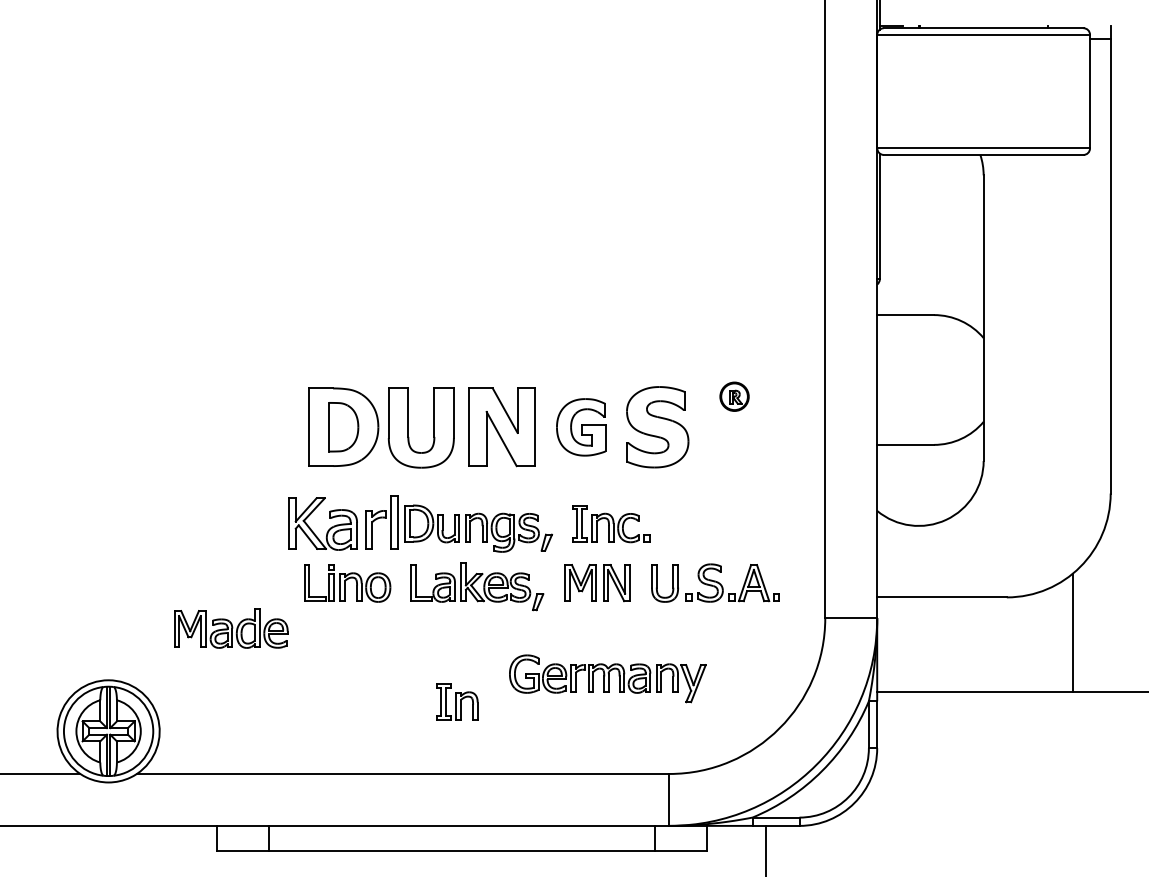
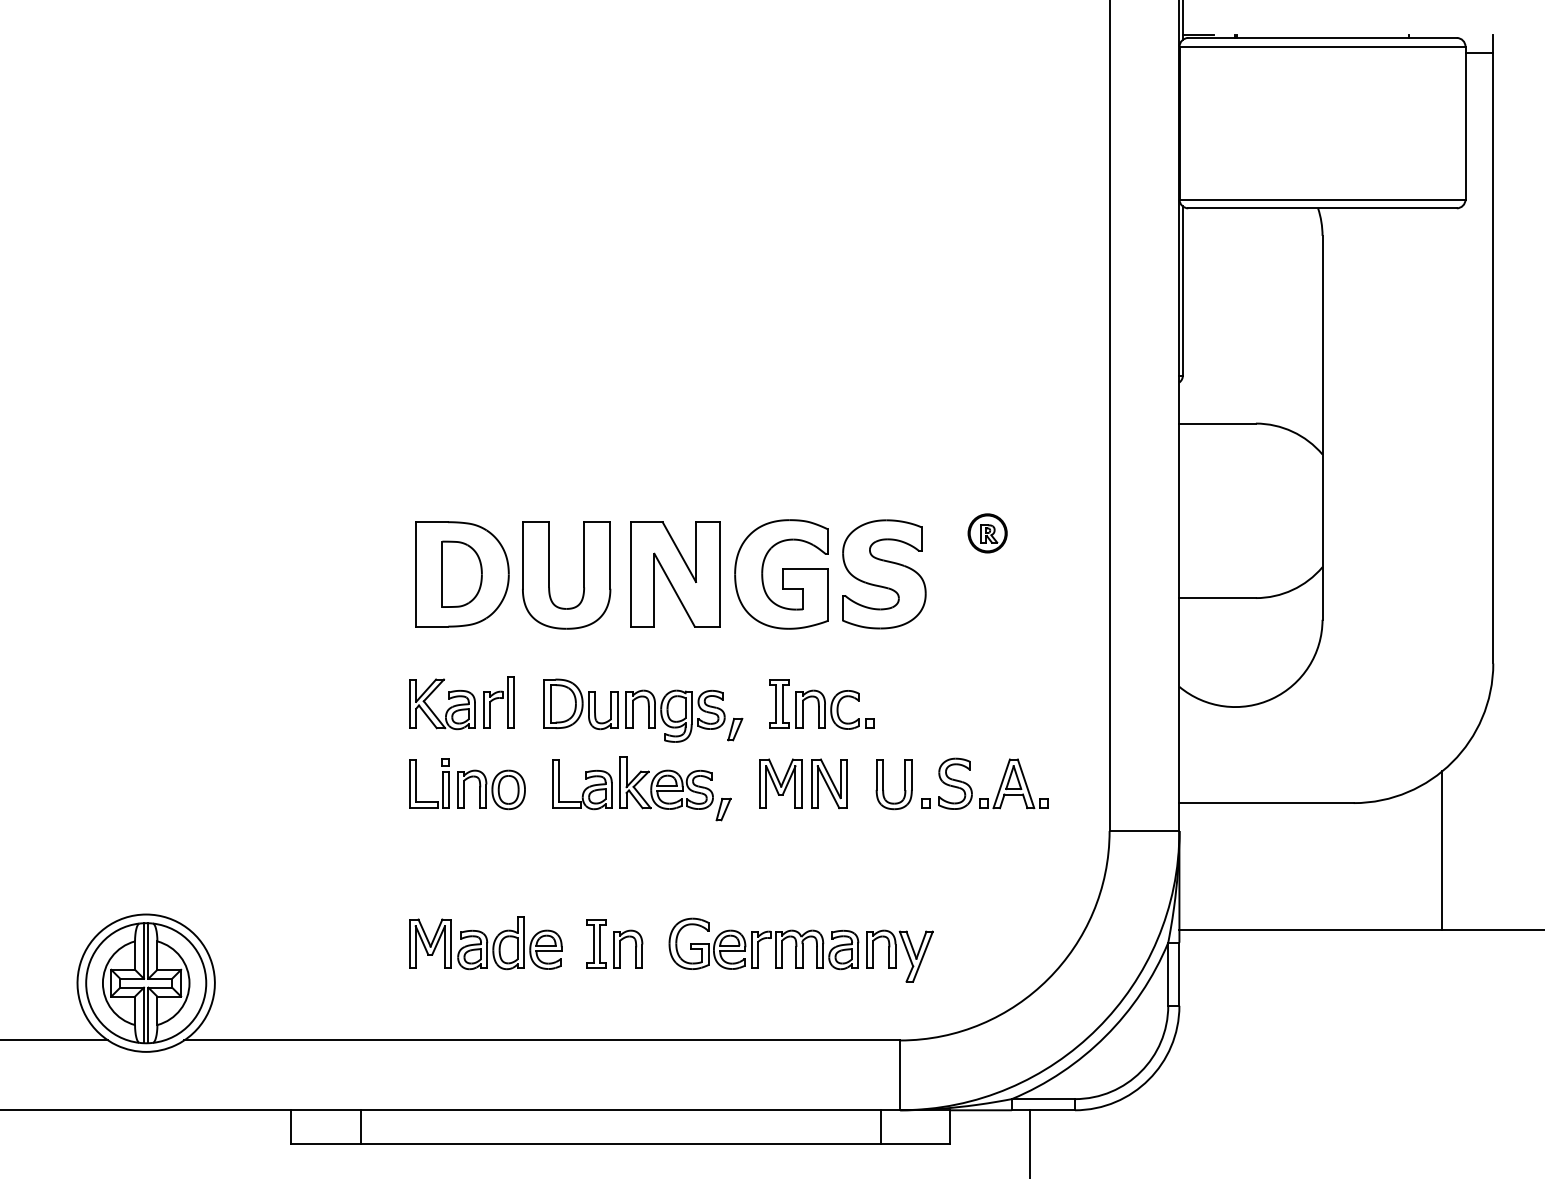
part: (580, 427) -> (780, 574), size x1.43
part: (343, 523) -> (461, 703), size x0.71
part: (231, 628) -> (486, 943), moved
part: (607, 678) -> (800, 949), moved

